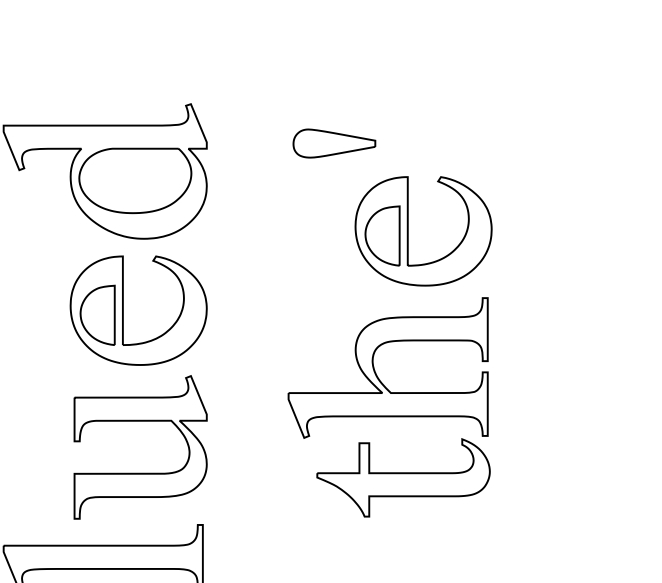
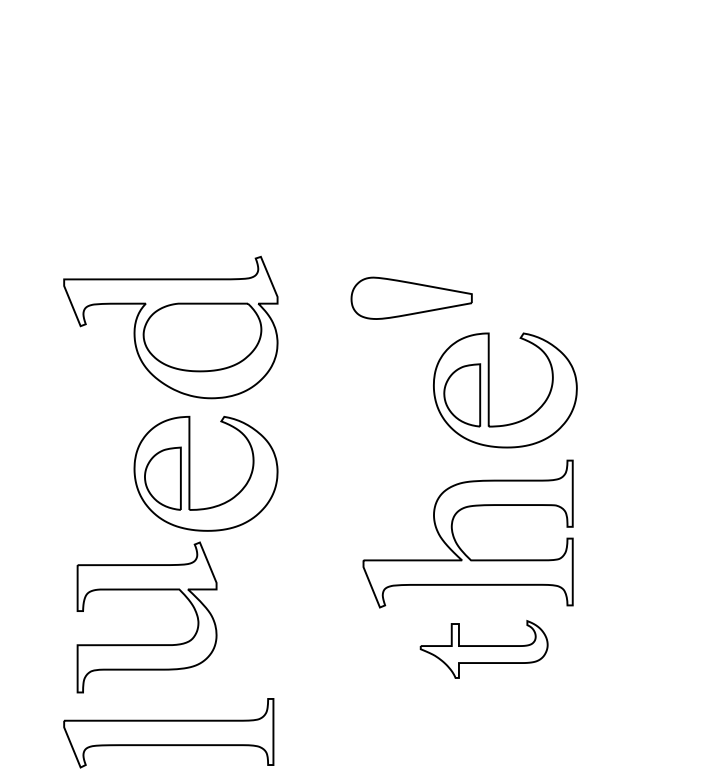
part: (334, 142) -> (411, 297), size x1.4
part: (140, 421) -> (146, 590), moved
part: (402, 477) -> (483, 649), size x0.7

